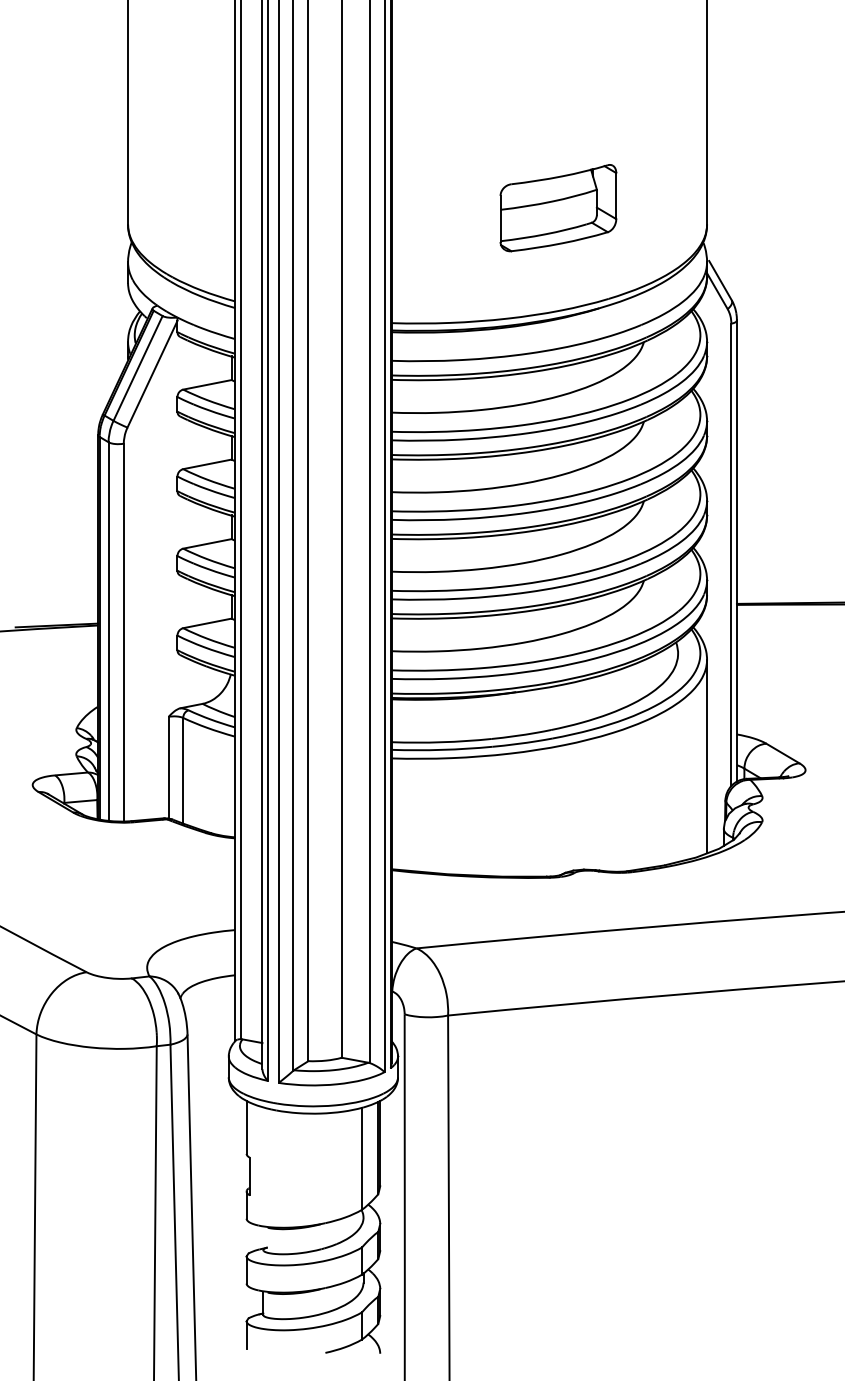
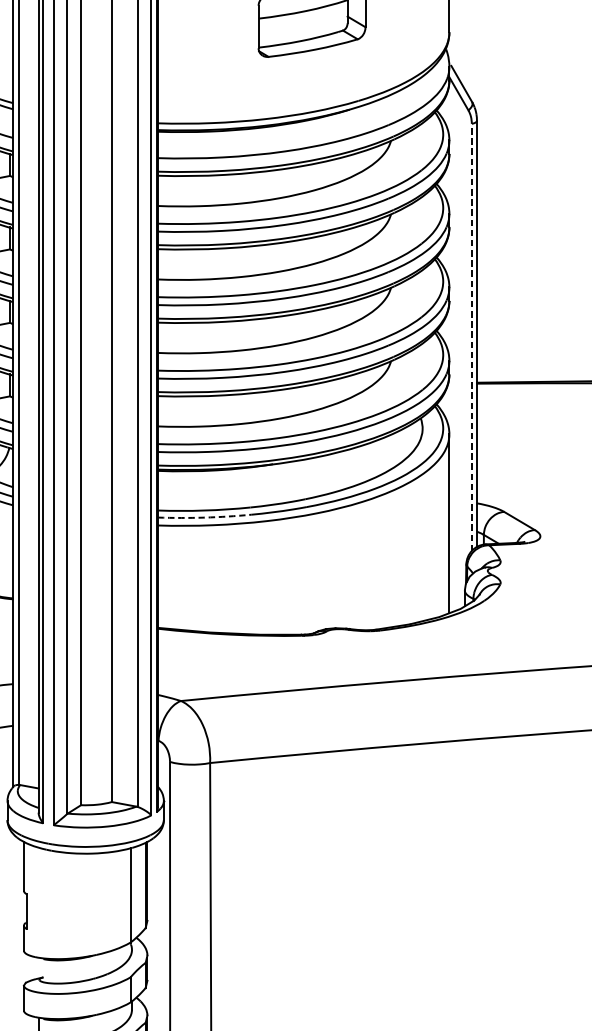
line: (731, 554) -> (471, 337), solid -> dashed
arc: (442, 749) -> (204, 517), solid -> dashed

